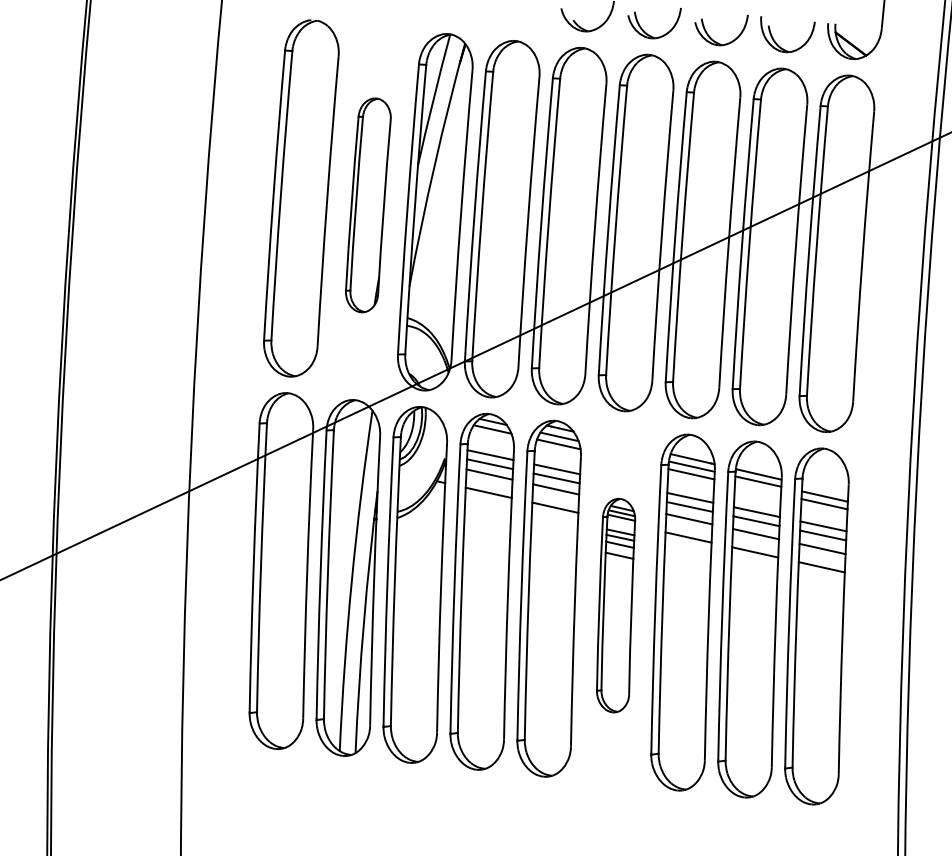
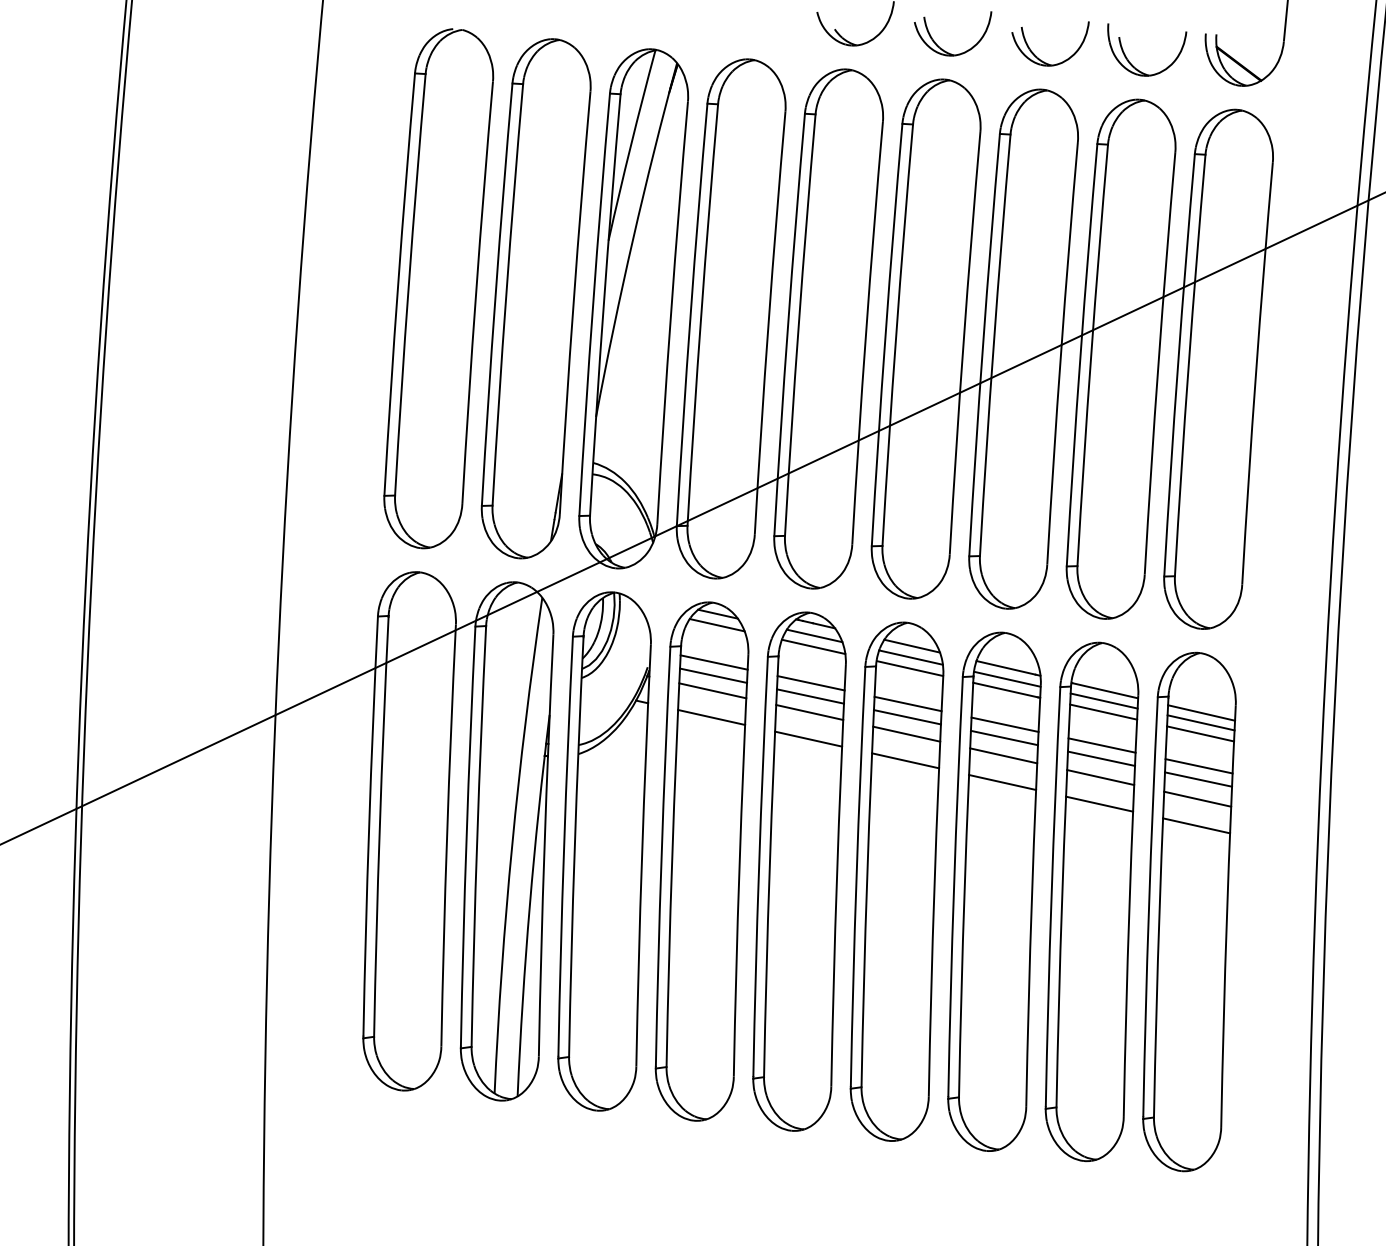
part: (368, 205) -> (536, 298), size x1.67
line: (758, 489) -> (1104, 712), added
line: (825, 489) -> (1201, 712), added
part: (615, 605) -> (896, 881), size x1.67

